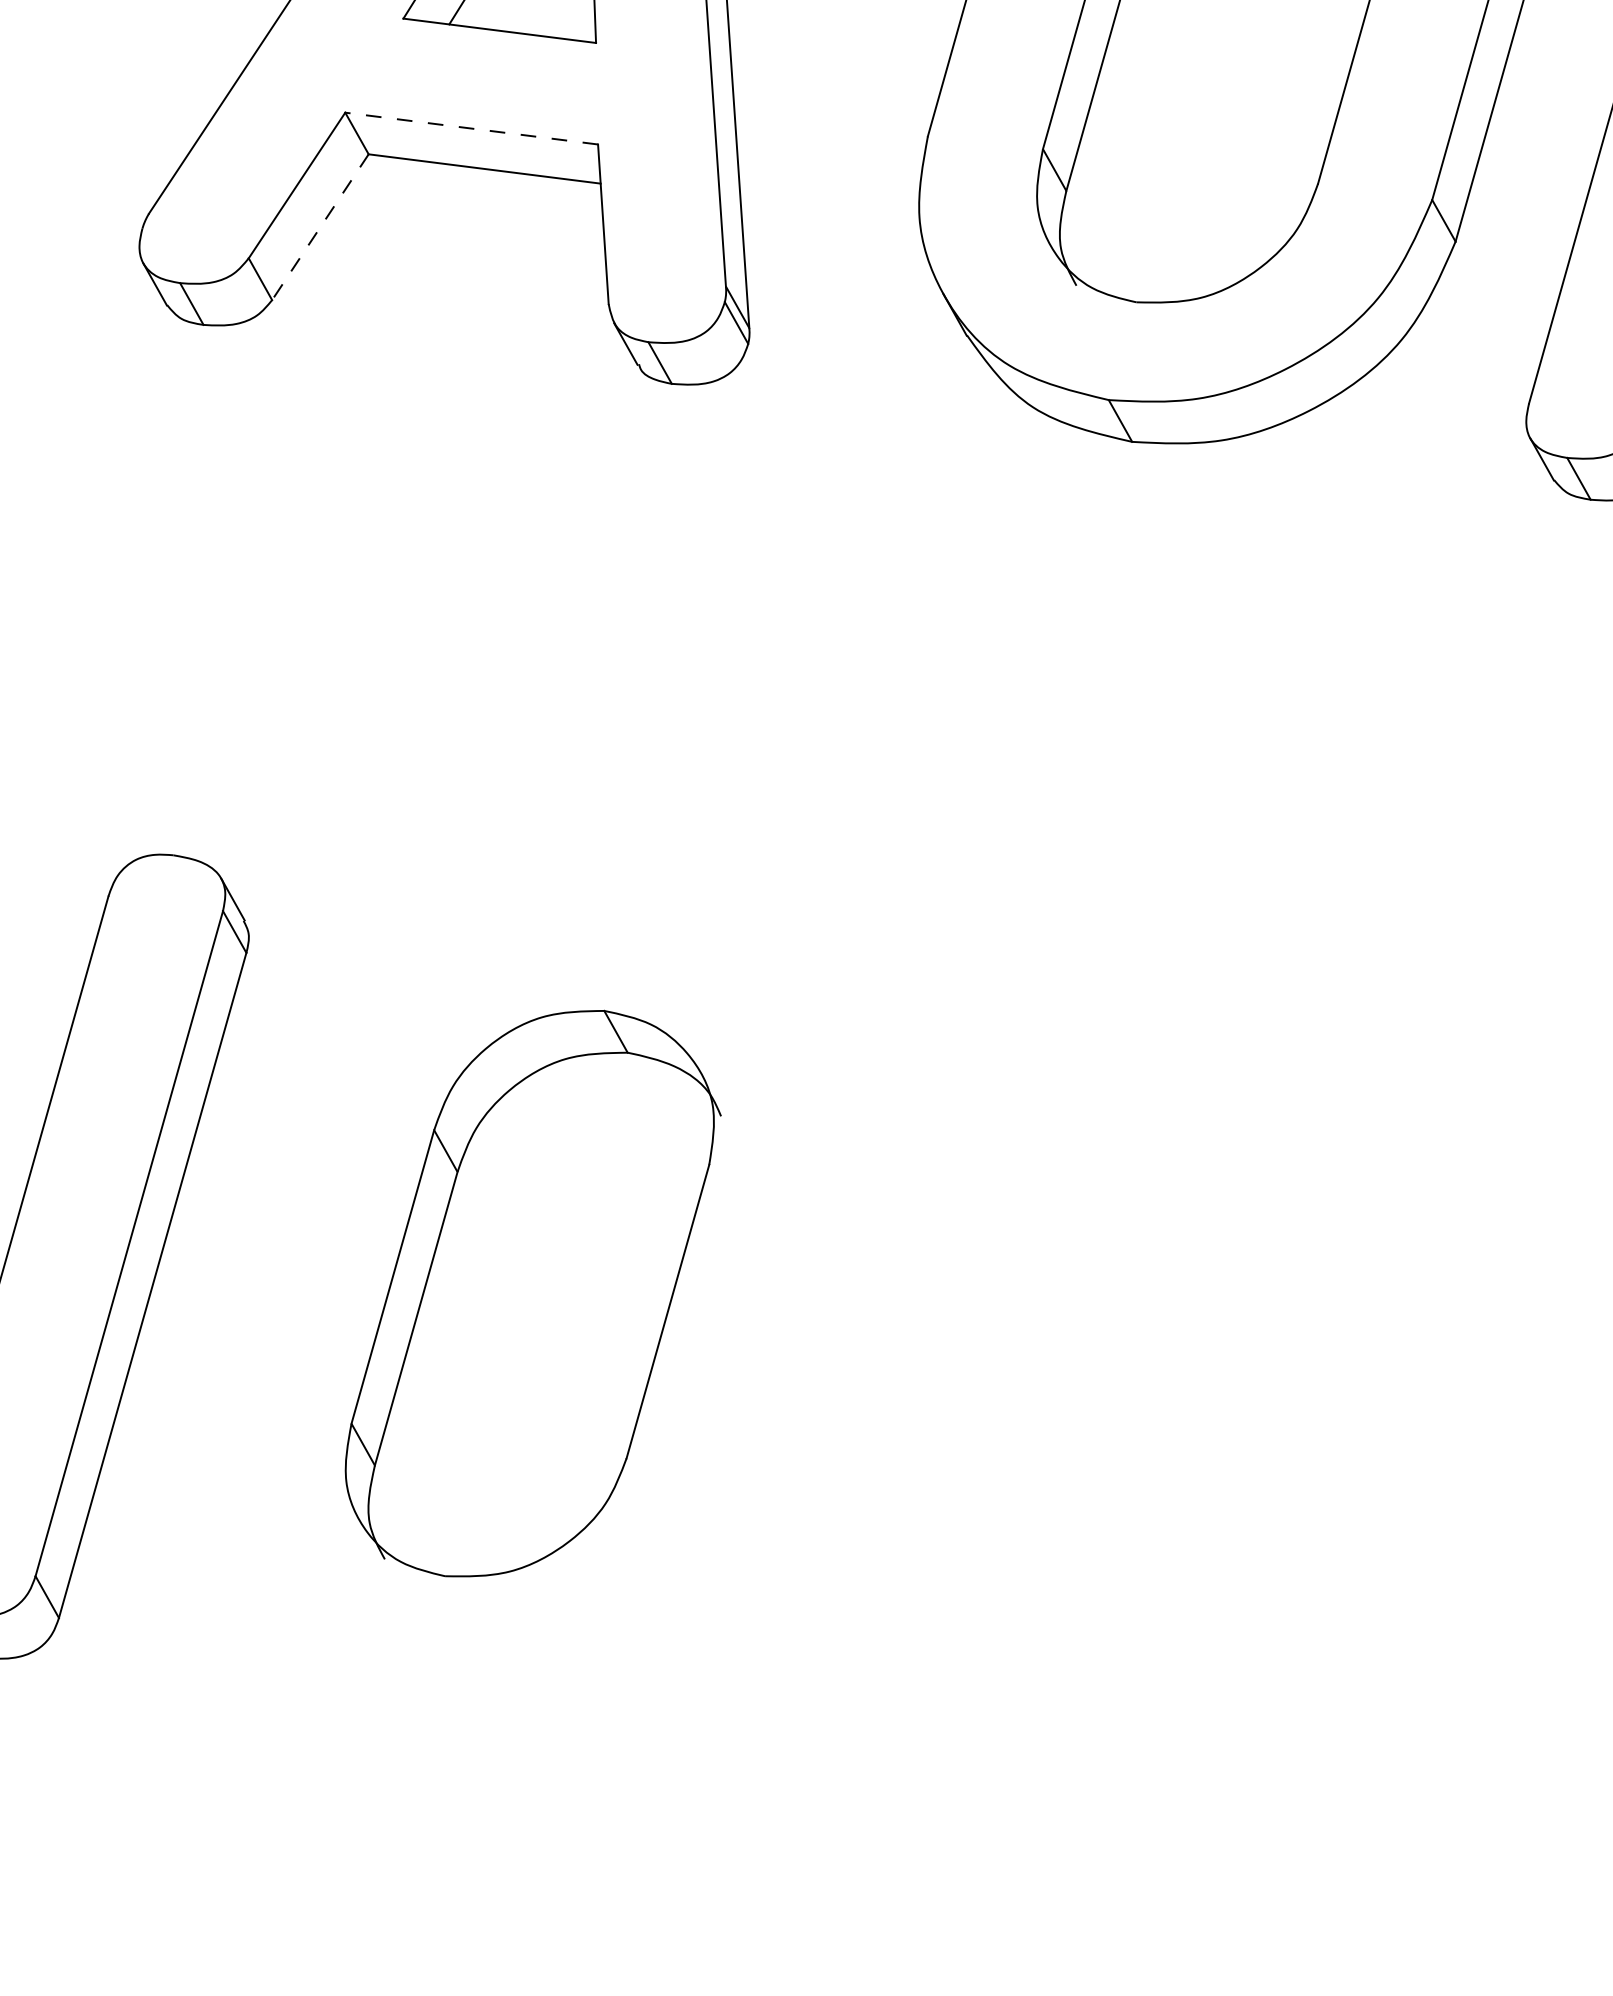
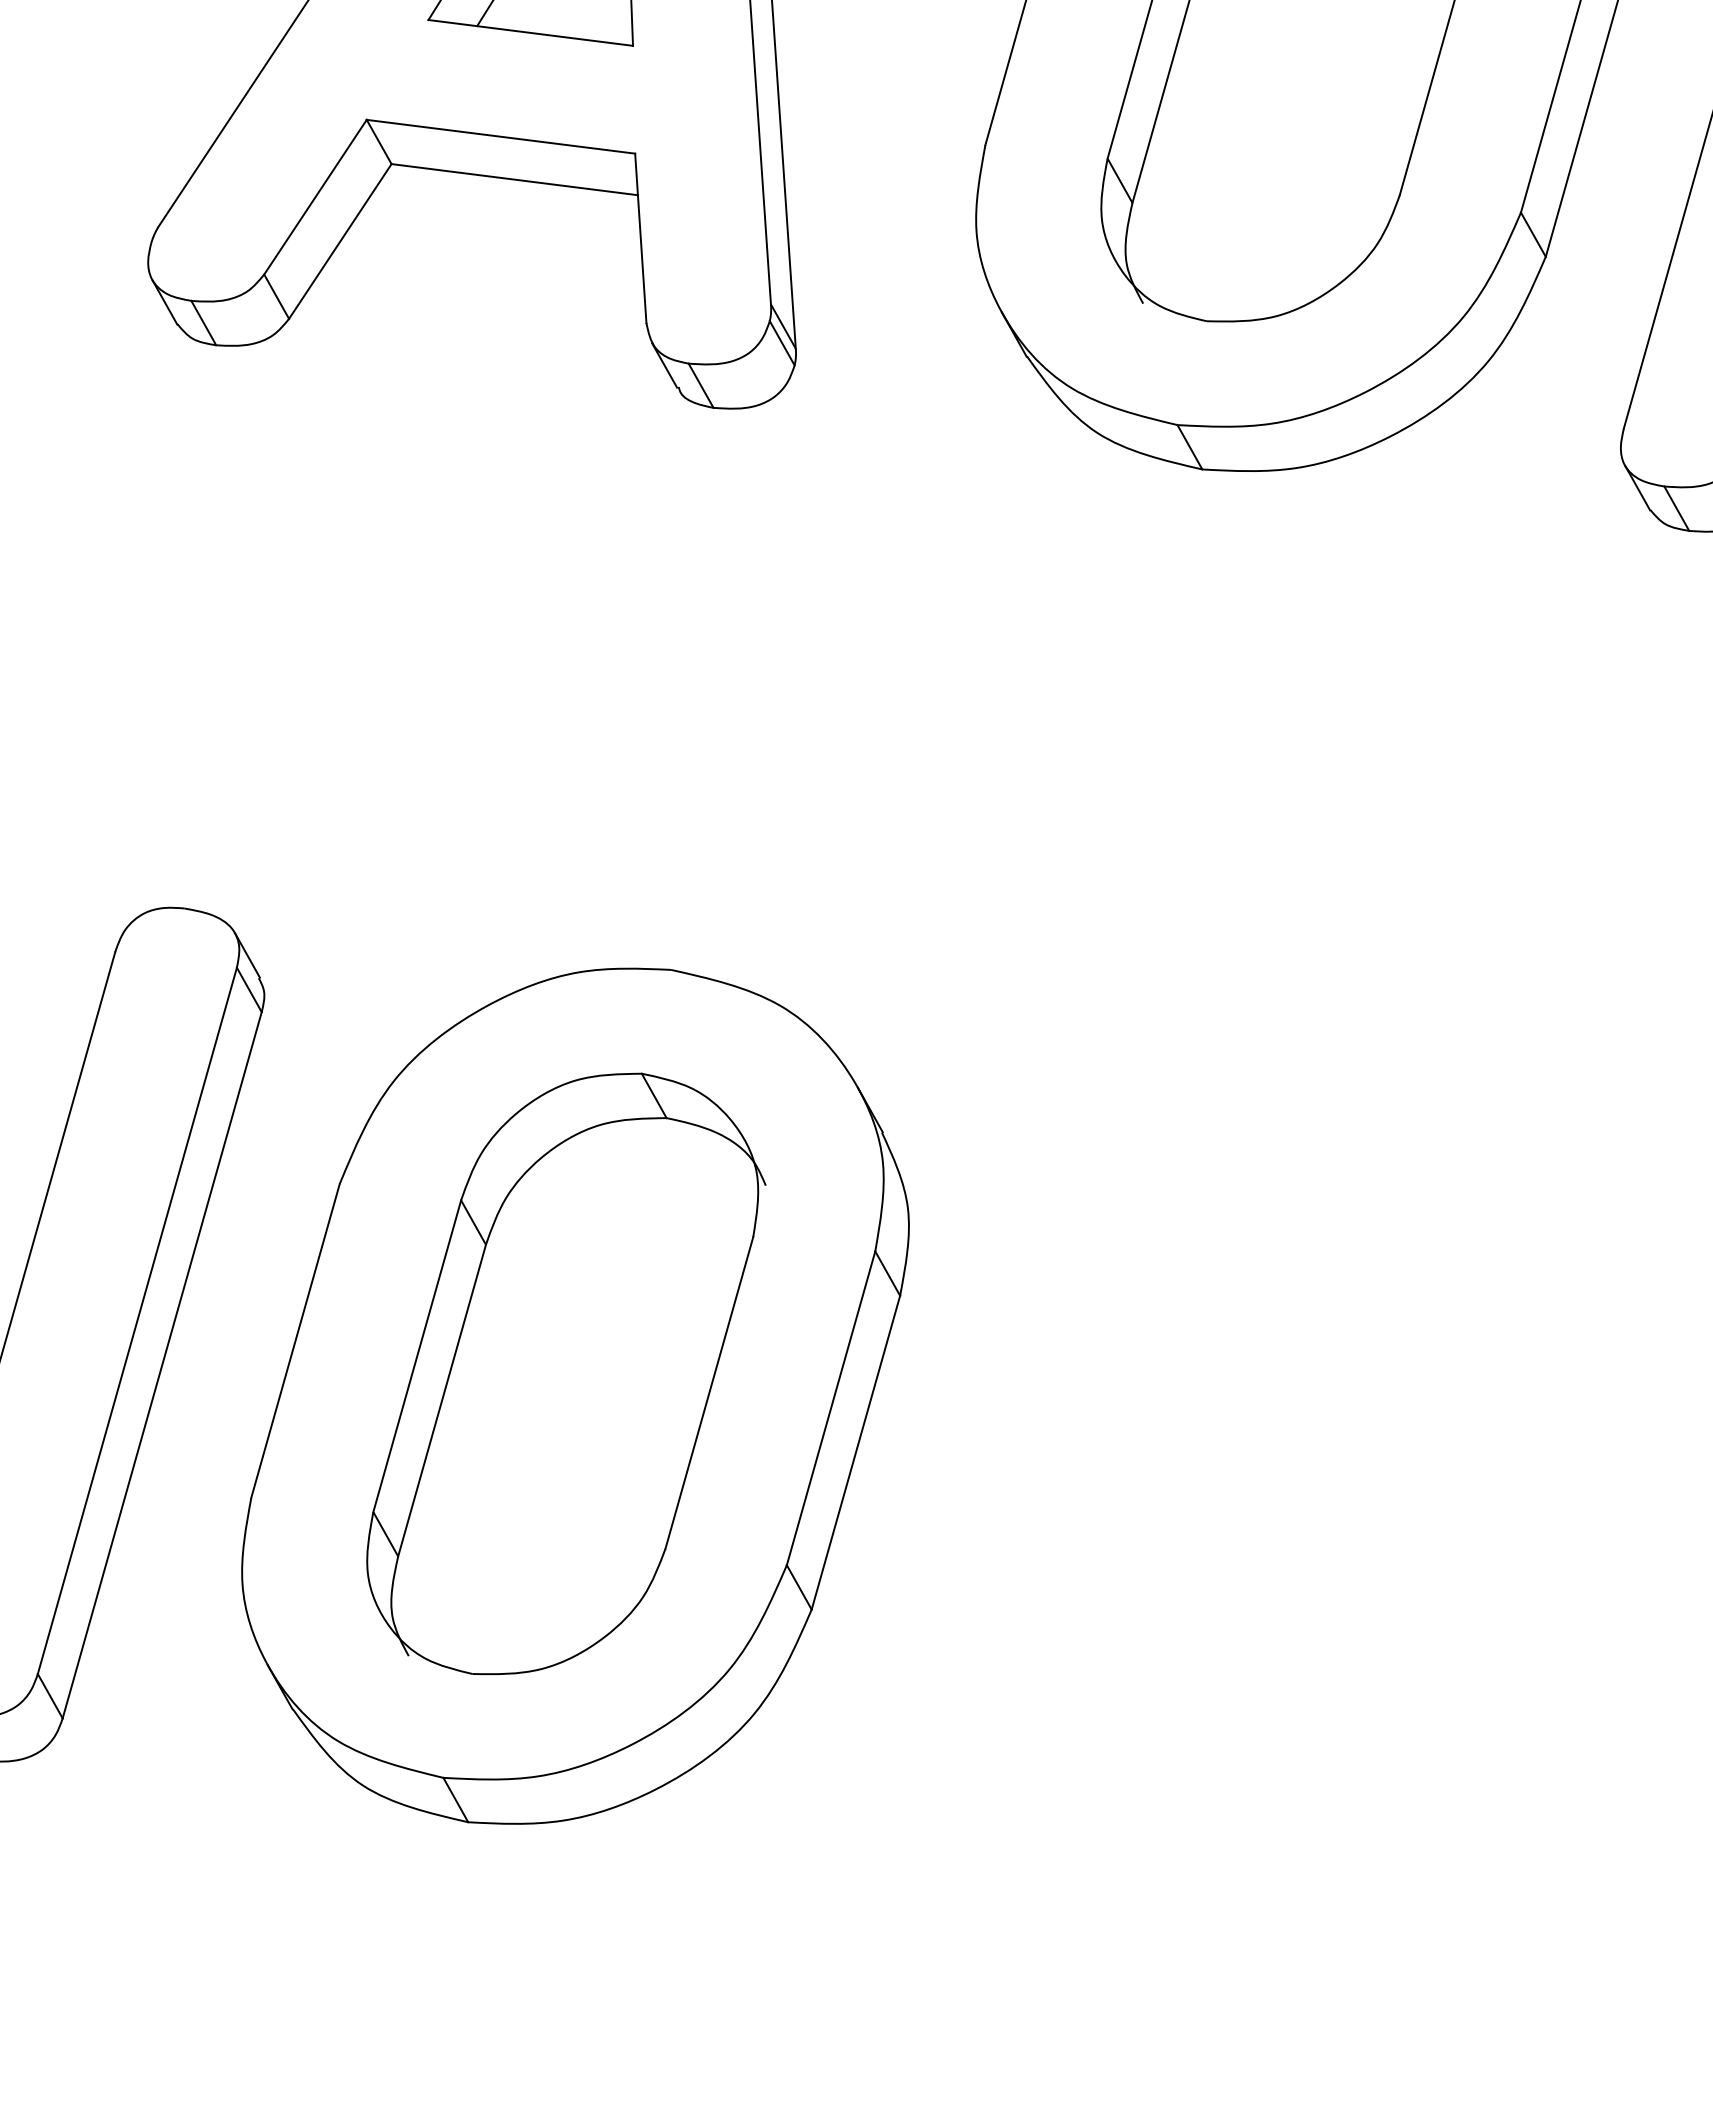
line: (471, 128) -> (500, 136), dashed -> solid
line: (320, 227) -> (340, 241), dashed -> solid
part: (541, 1313) -> (575, 1395), added

